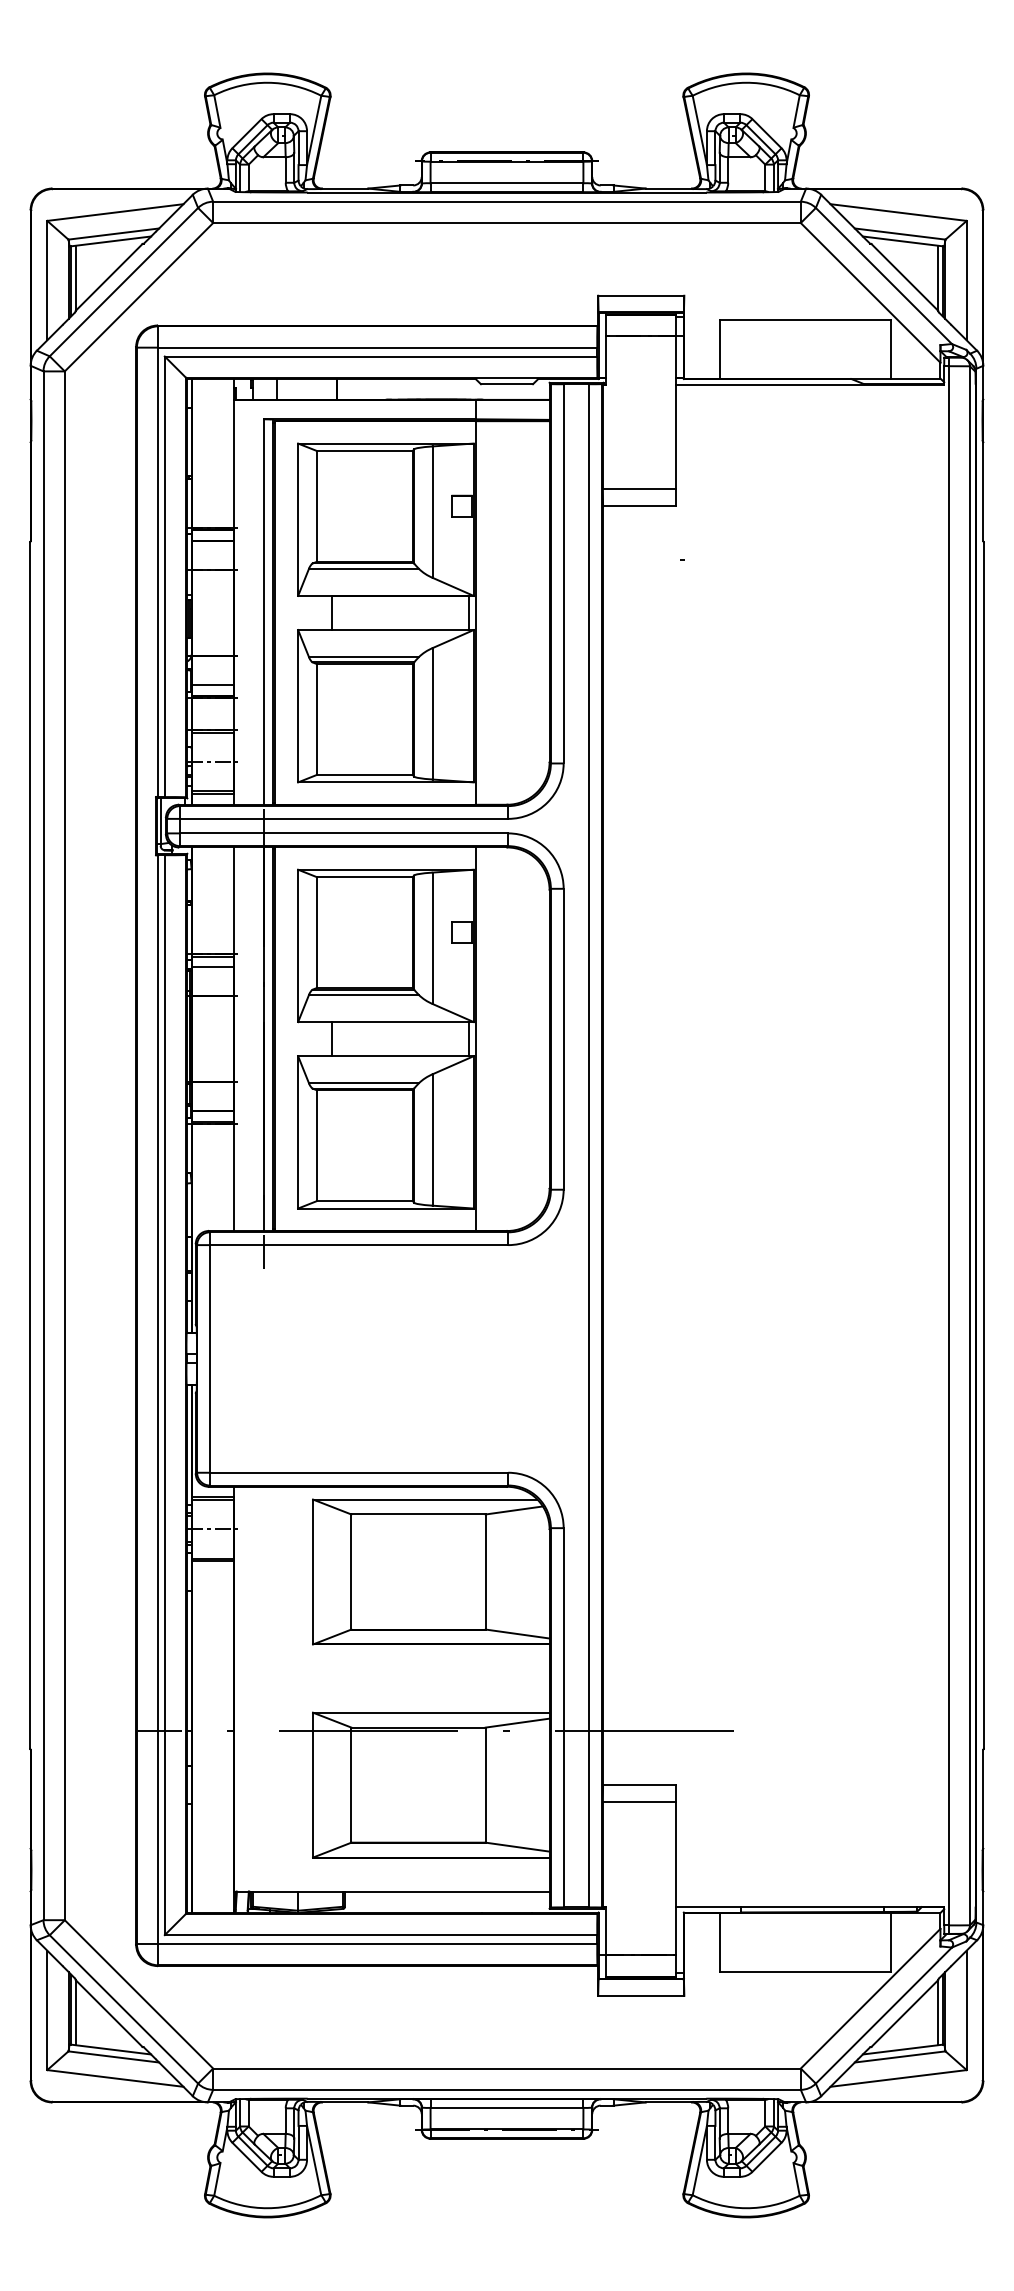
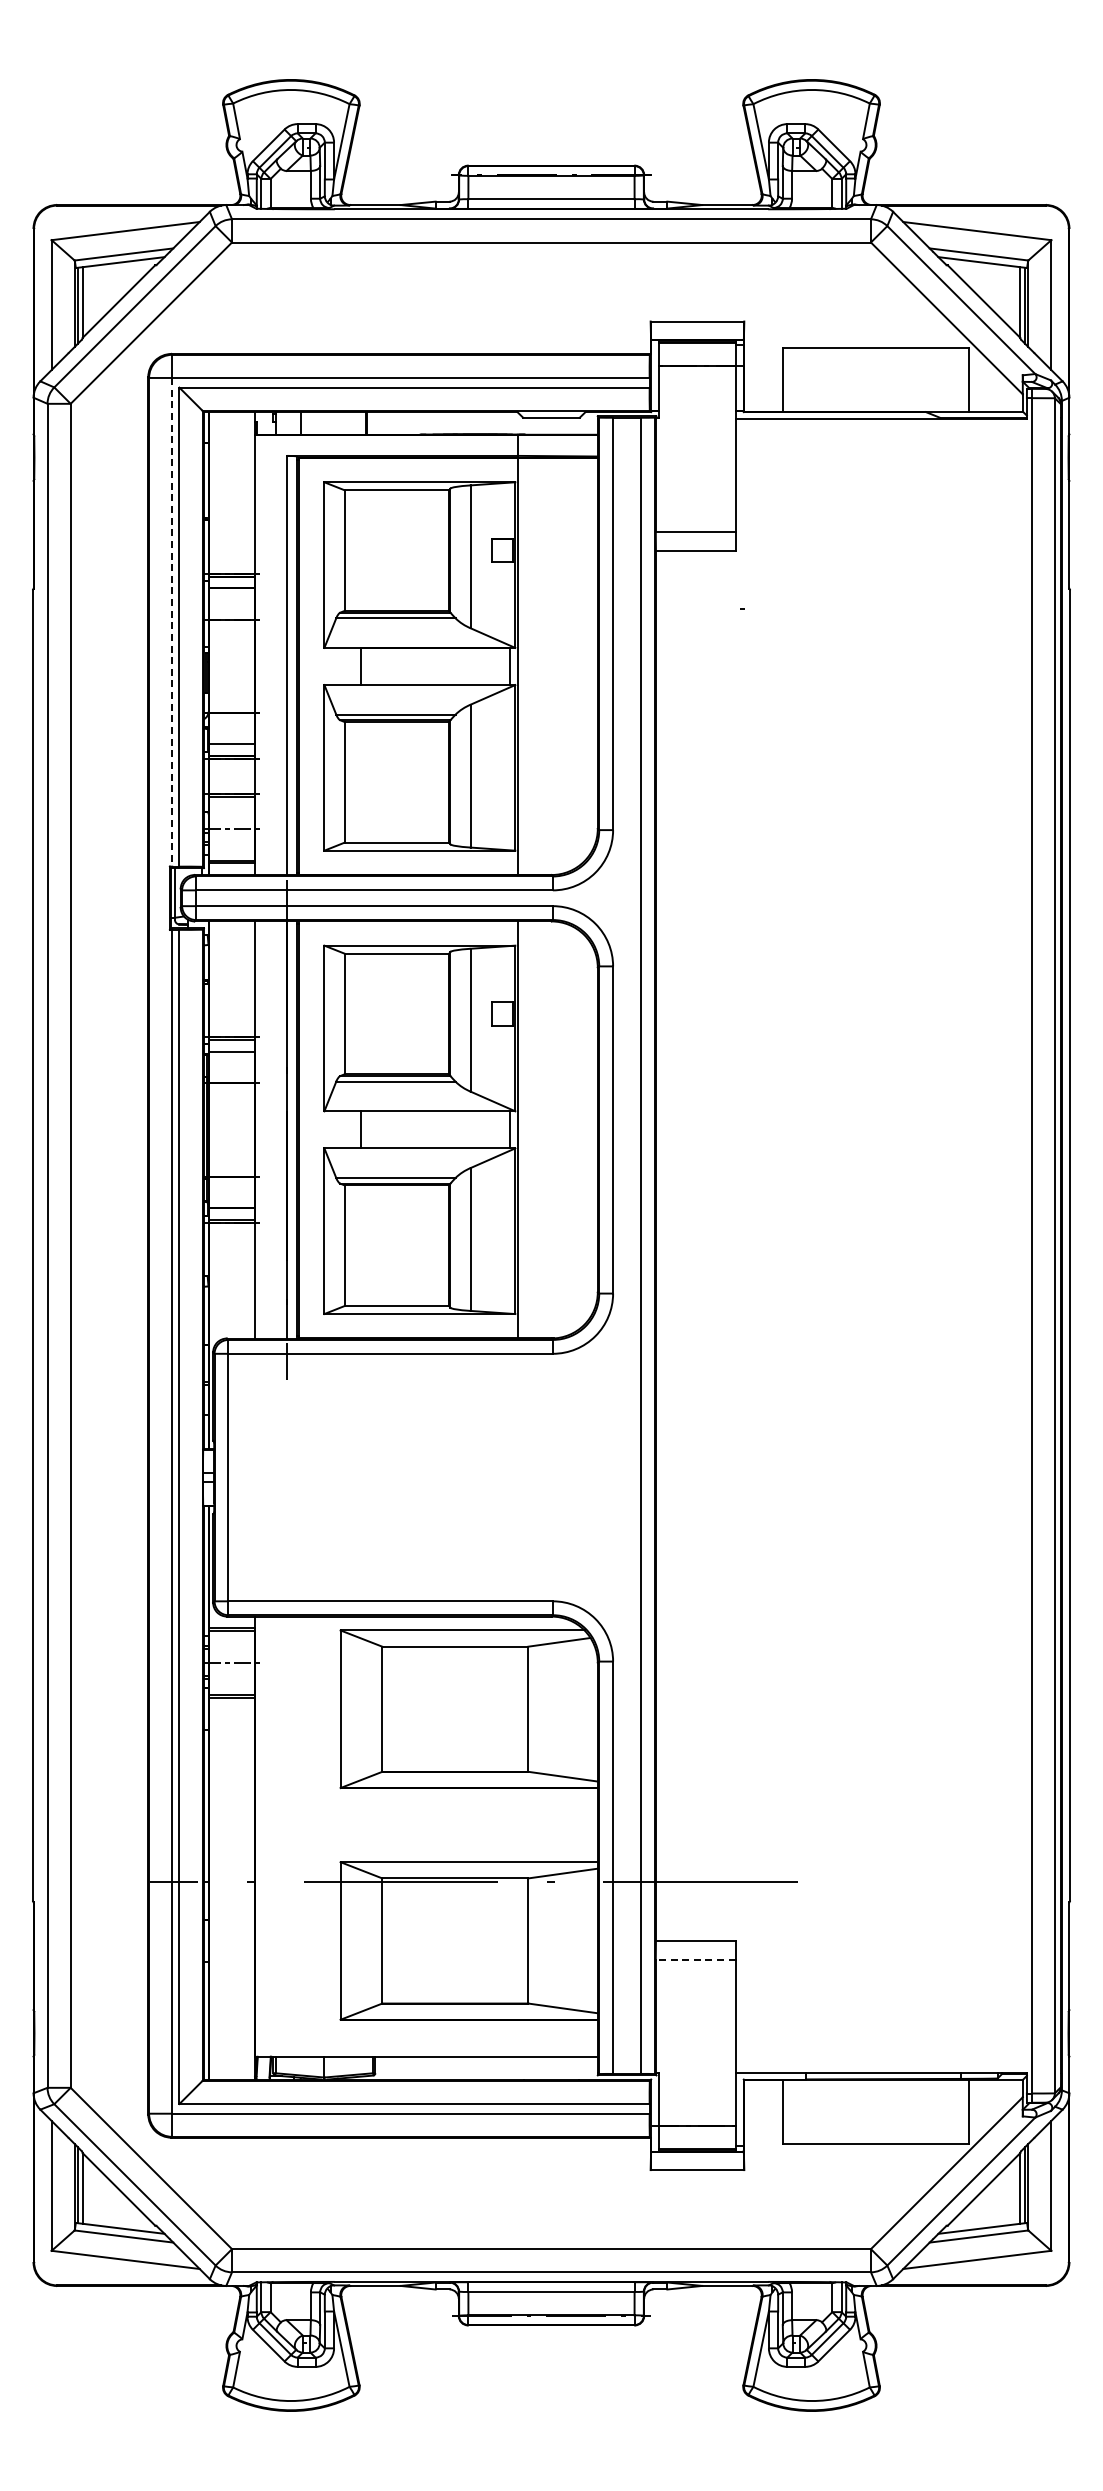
line: (158, 572) -> (172, 622), solid -> dashed
line: (639, 1802) -> (695, 1959), solid -> dashed

